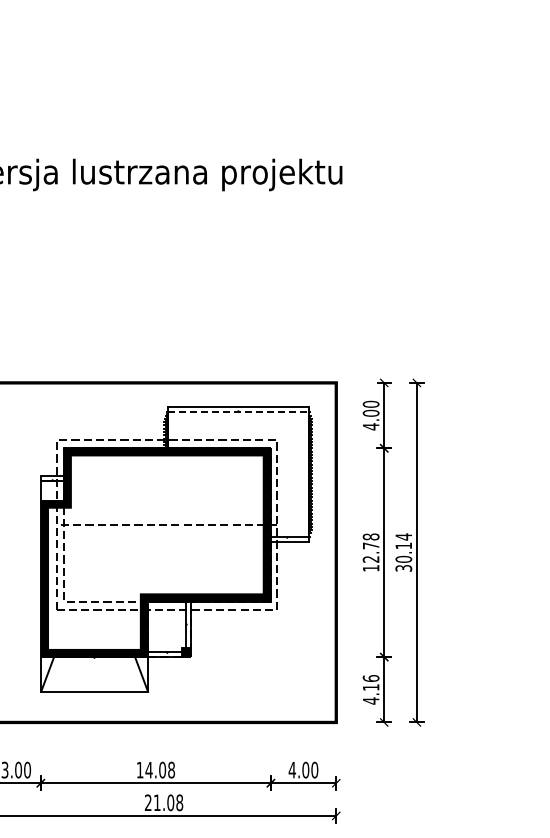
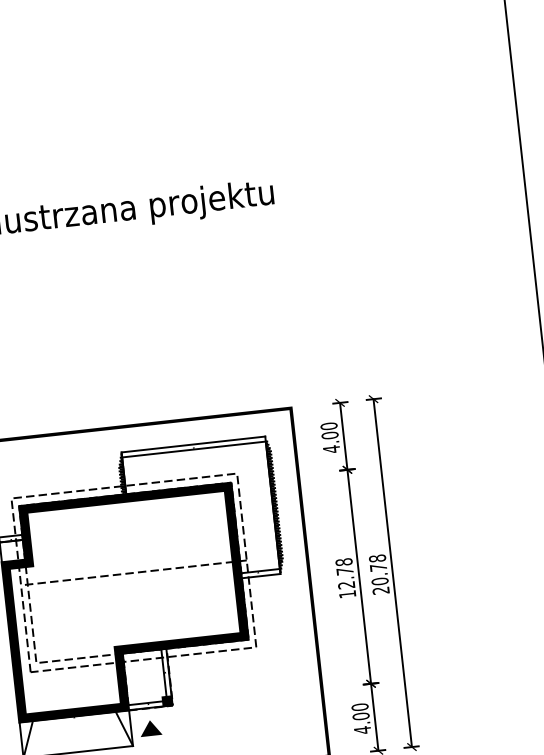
line: (238, 412) -> (194, 449), dashed -> solid
text: (403, 552) -> (378, 574), 30.14 -> 20.78
part: (166, 676) -> (150, 728), added
text: (370, 682) -> (359, 711), 4.16 -> 4.00

